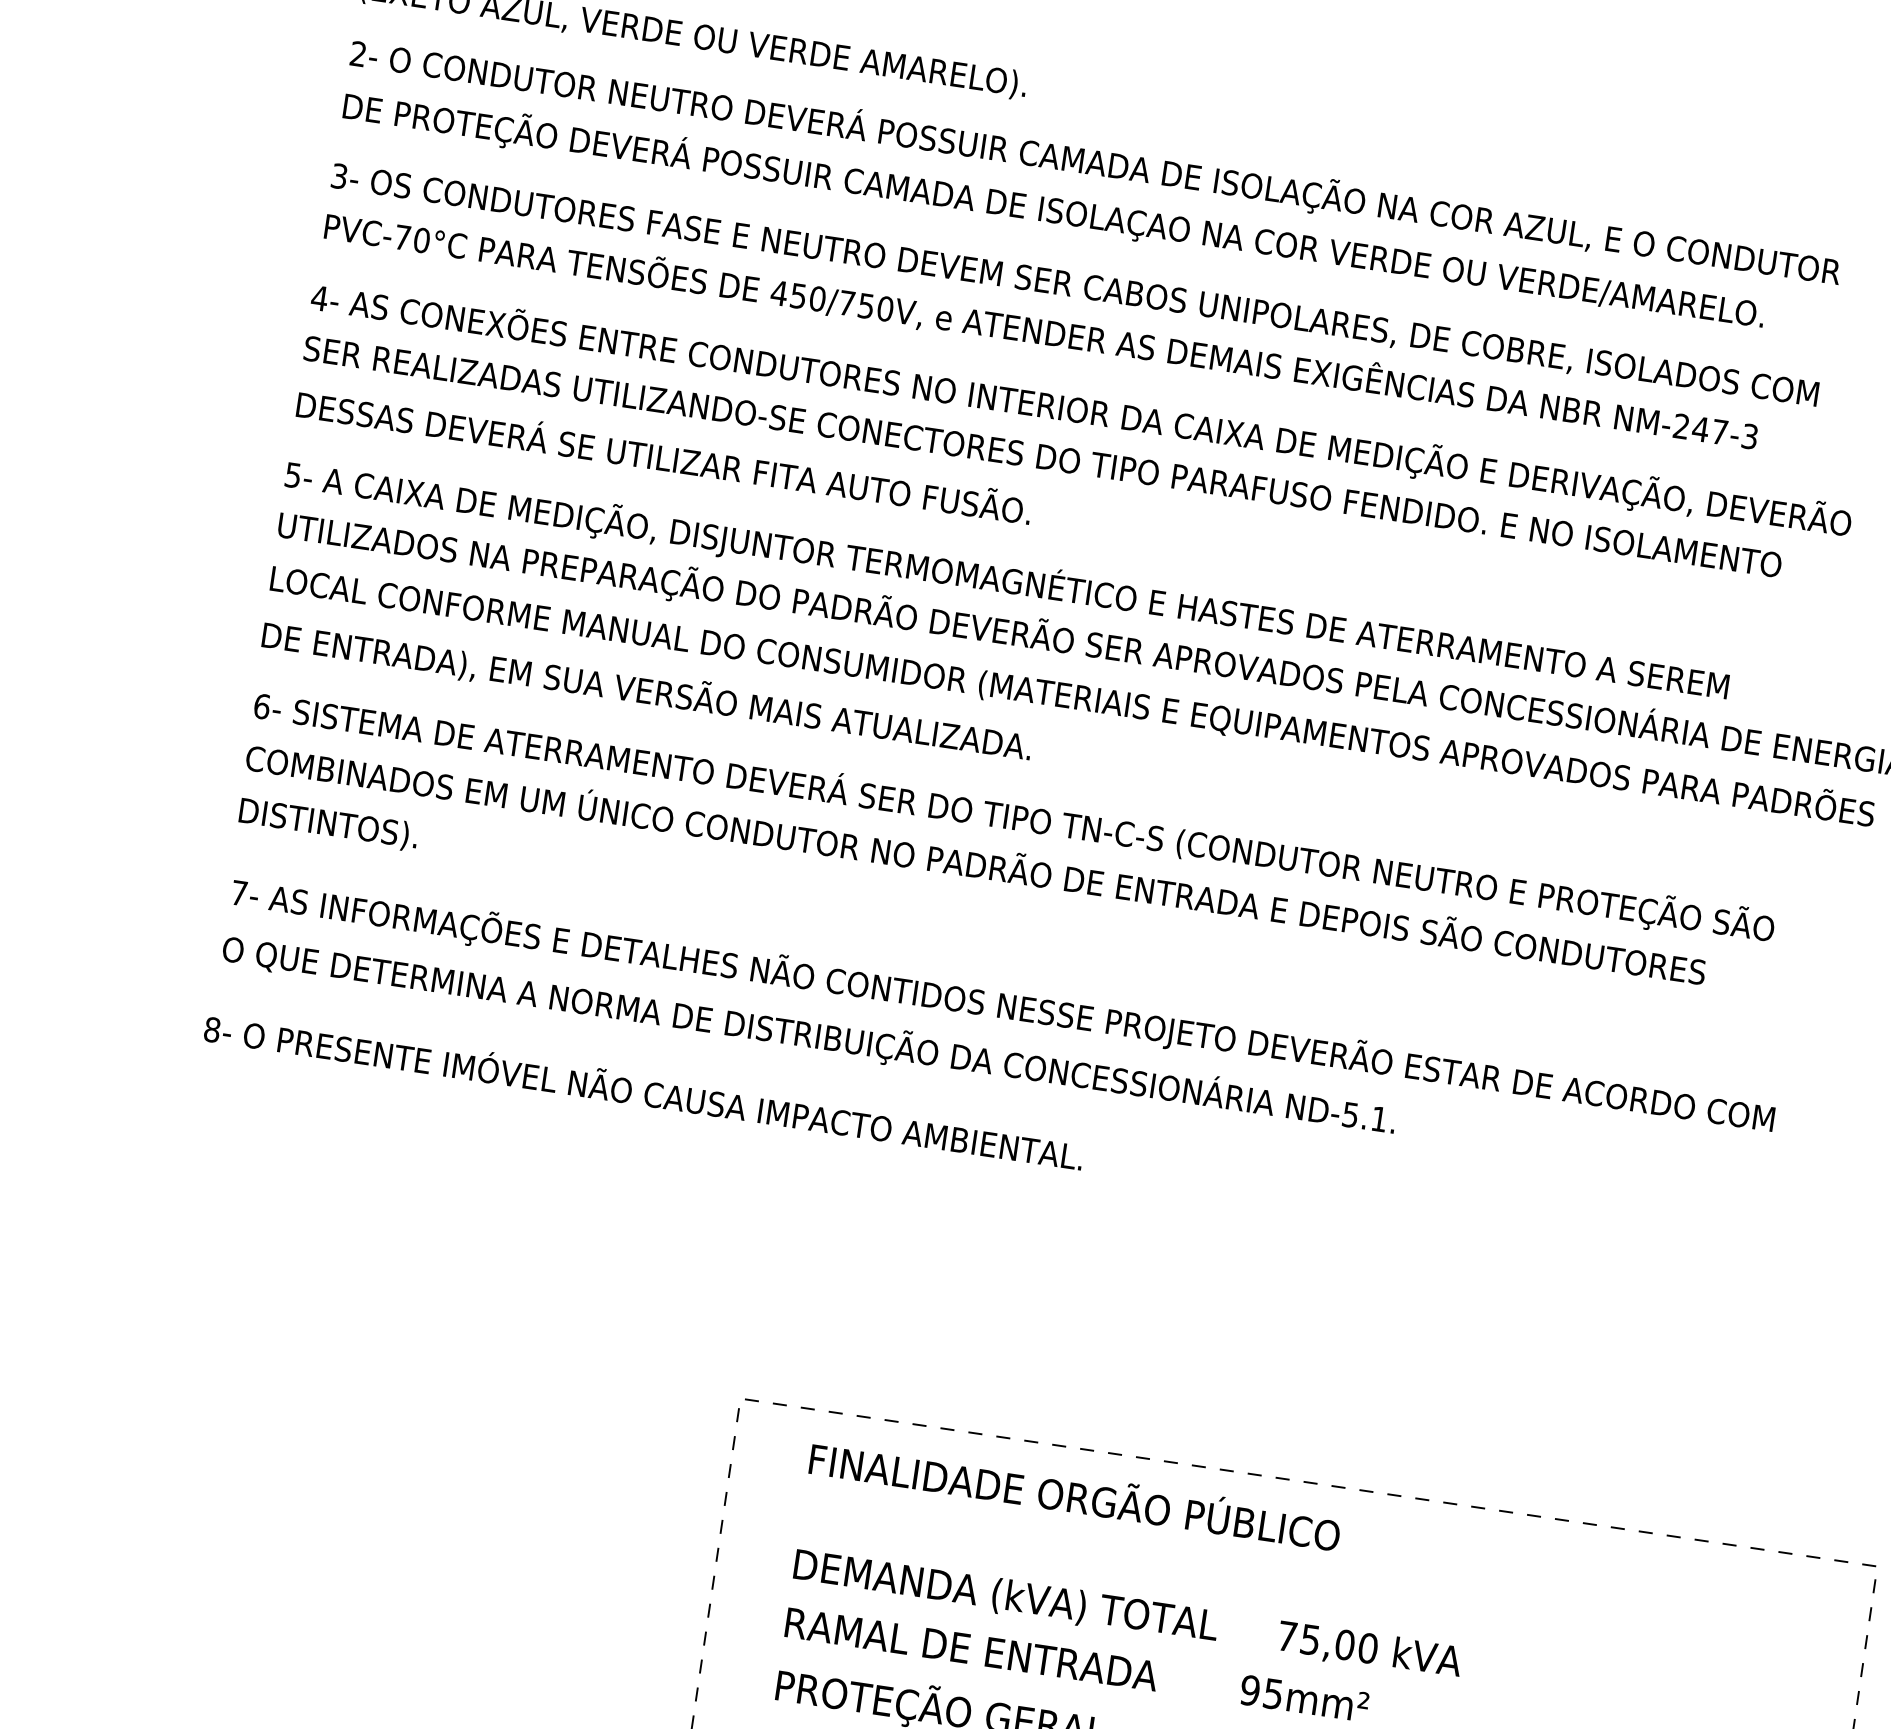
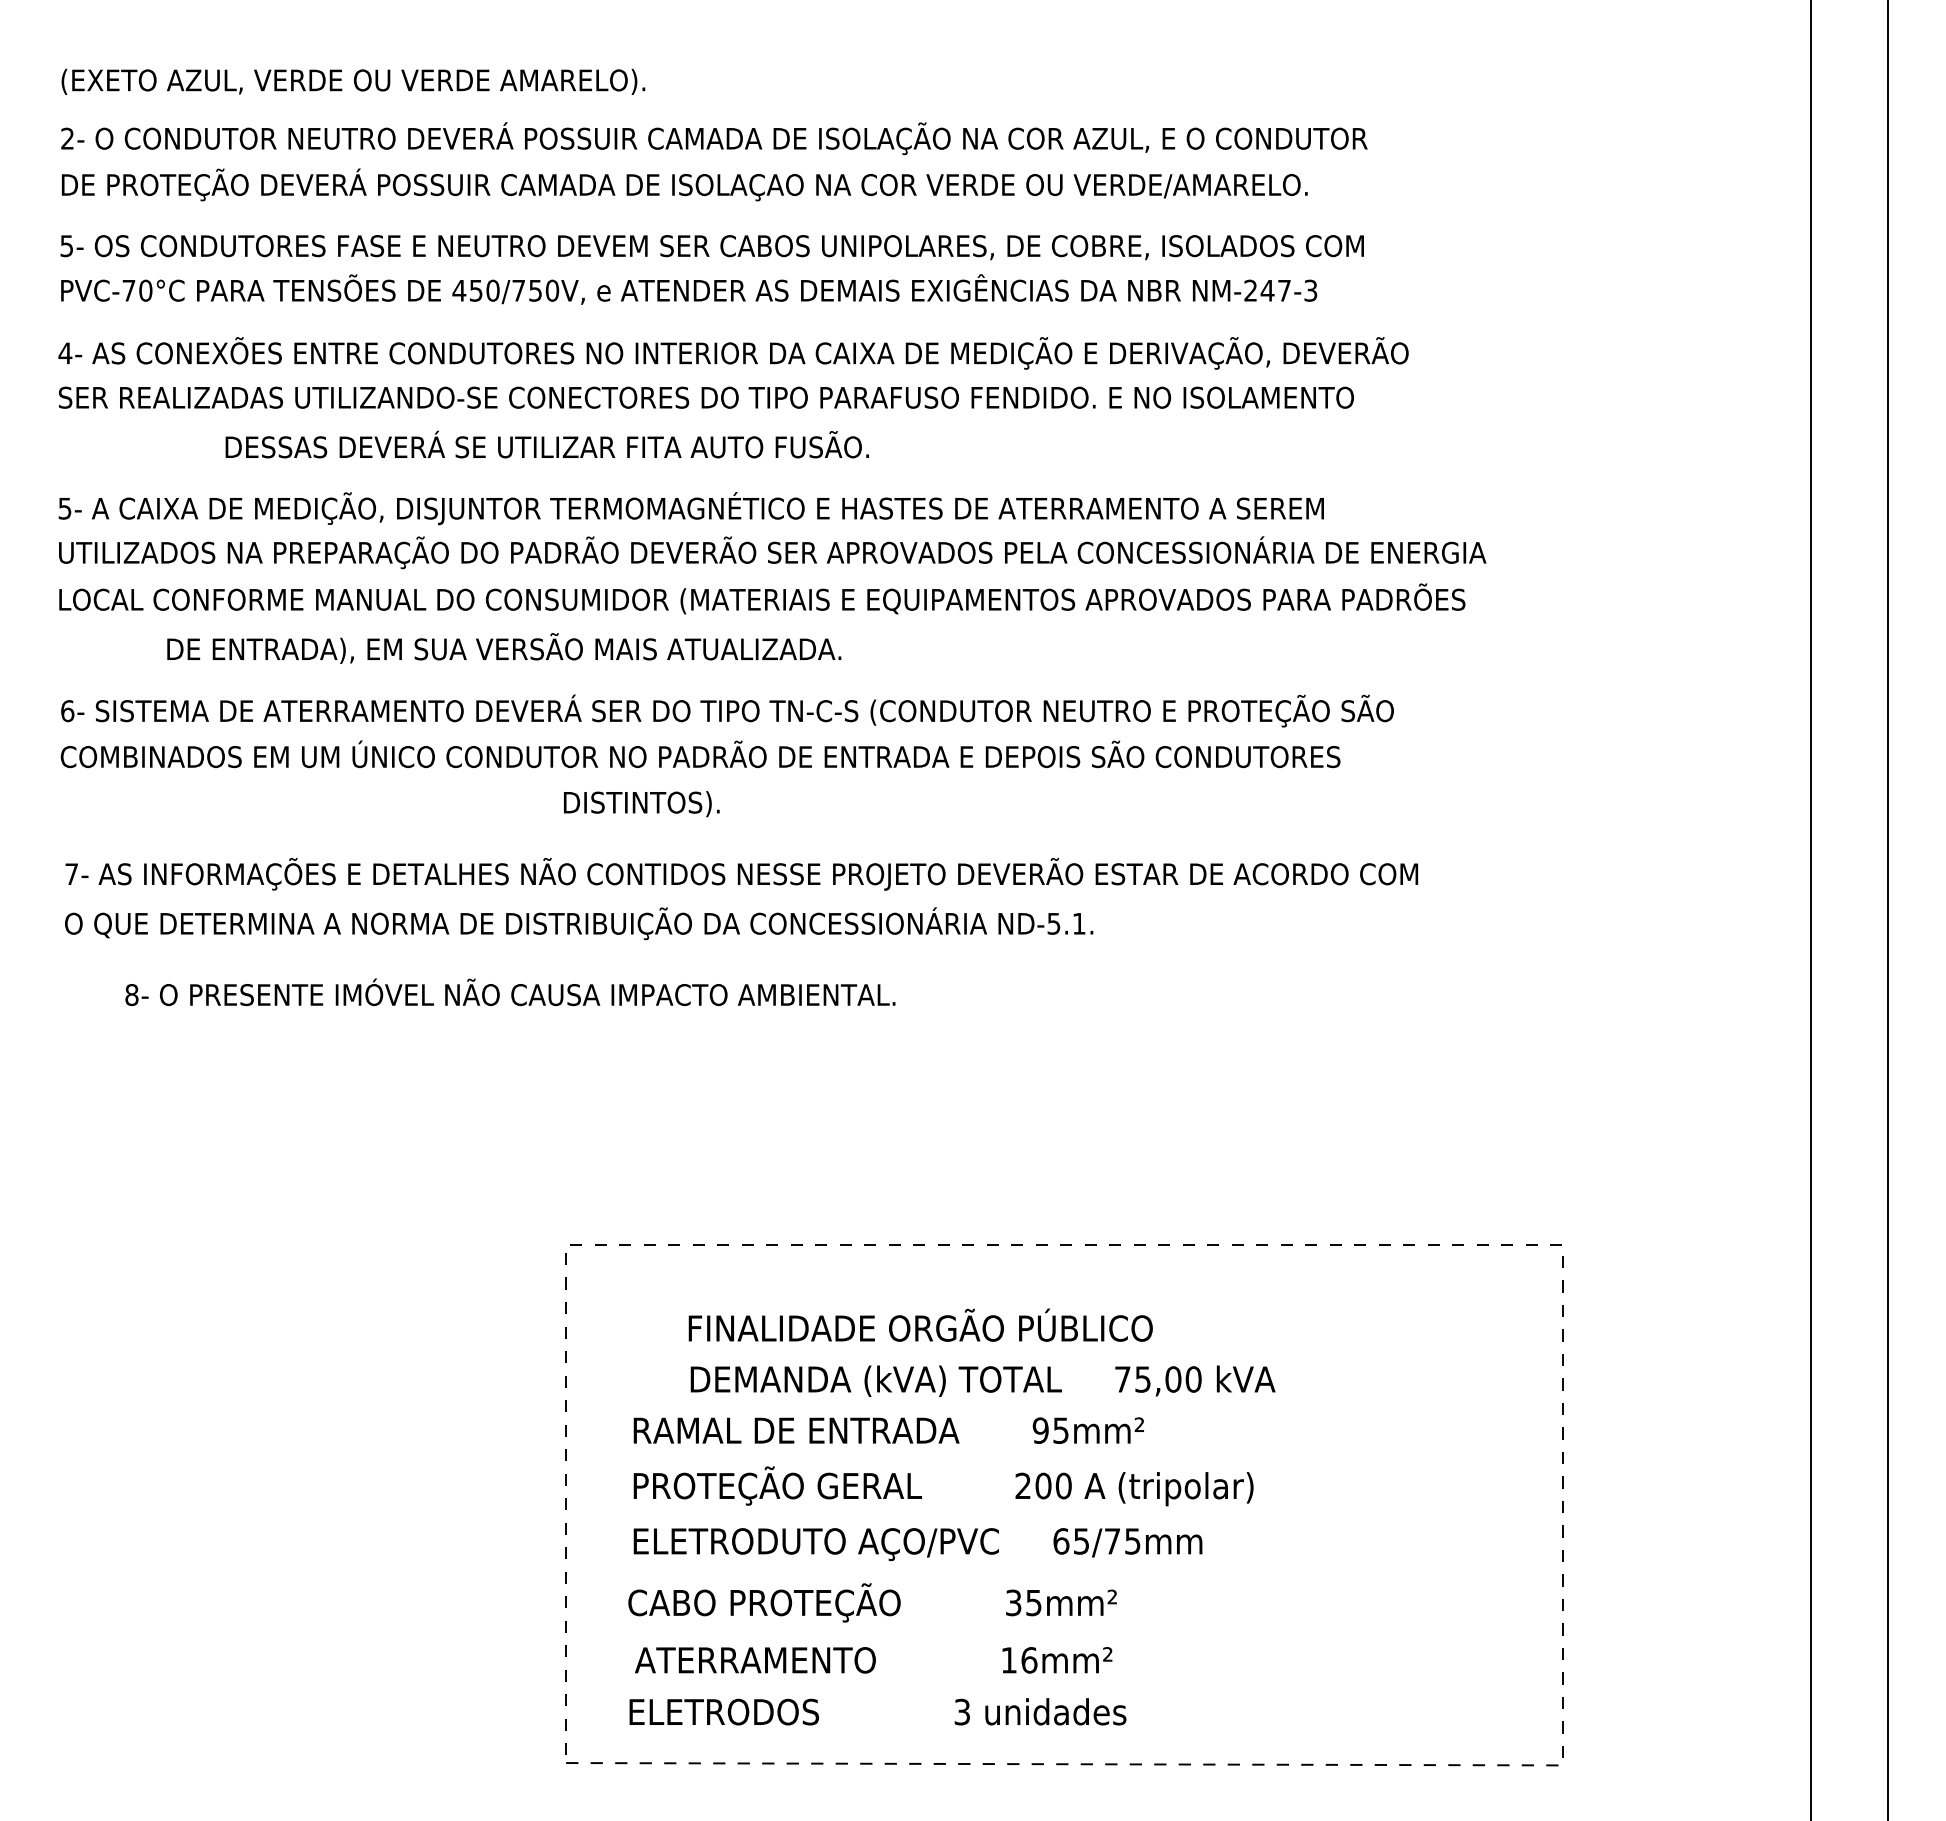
text: (340, 175) -> (67, 245), 3- -> 5-
text: (663, 455) -> (546, 444), moved
text: (647, 690) -> (504, 648), moved
text: (328, 825) -> (641, 804), moved
text: (644, 1090) -> (510, 992), moved
text: (1075, 1493) -> (920, 1324), moved
text: (1127, 1614) -> (982, 1380), moved

